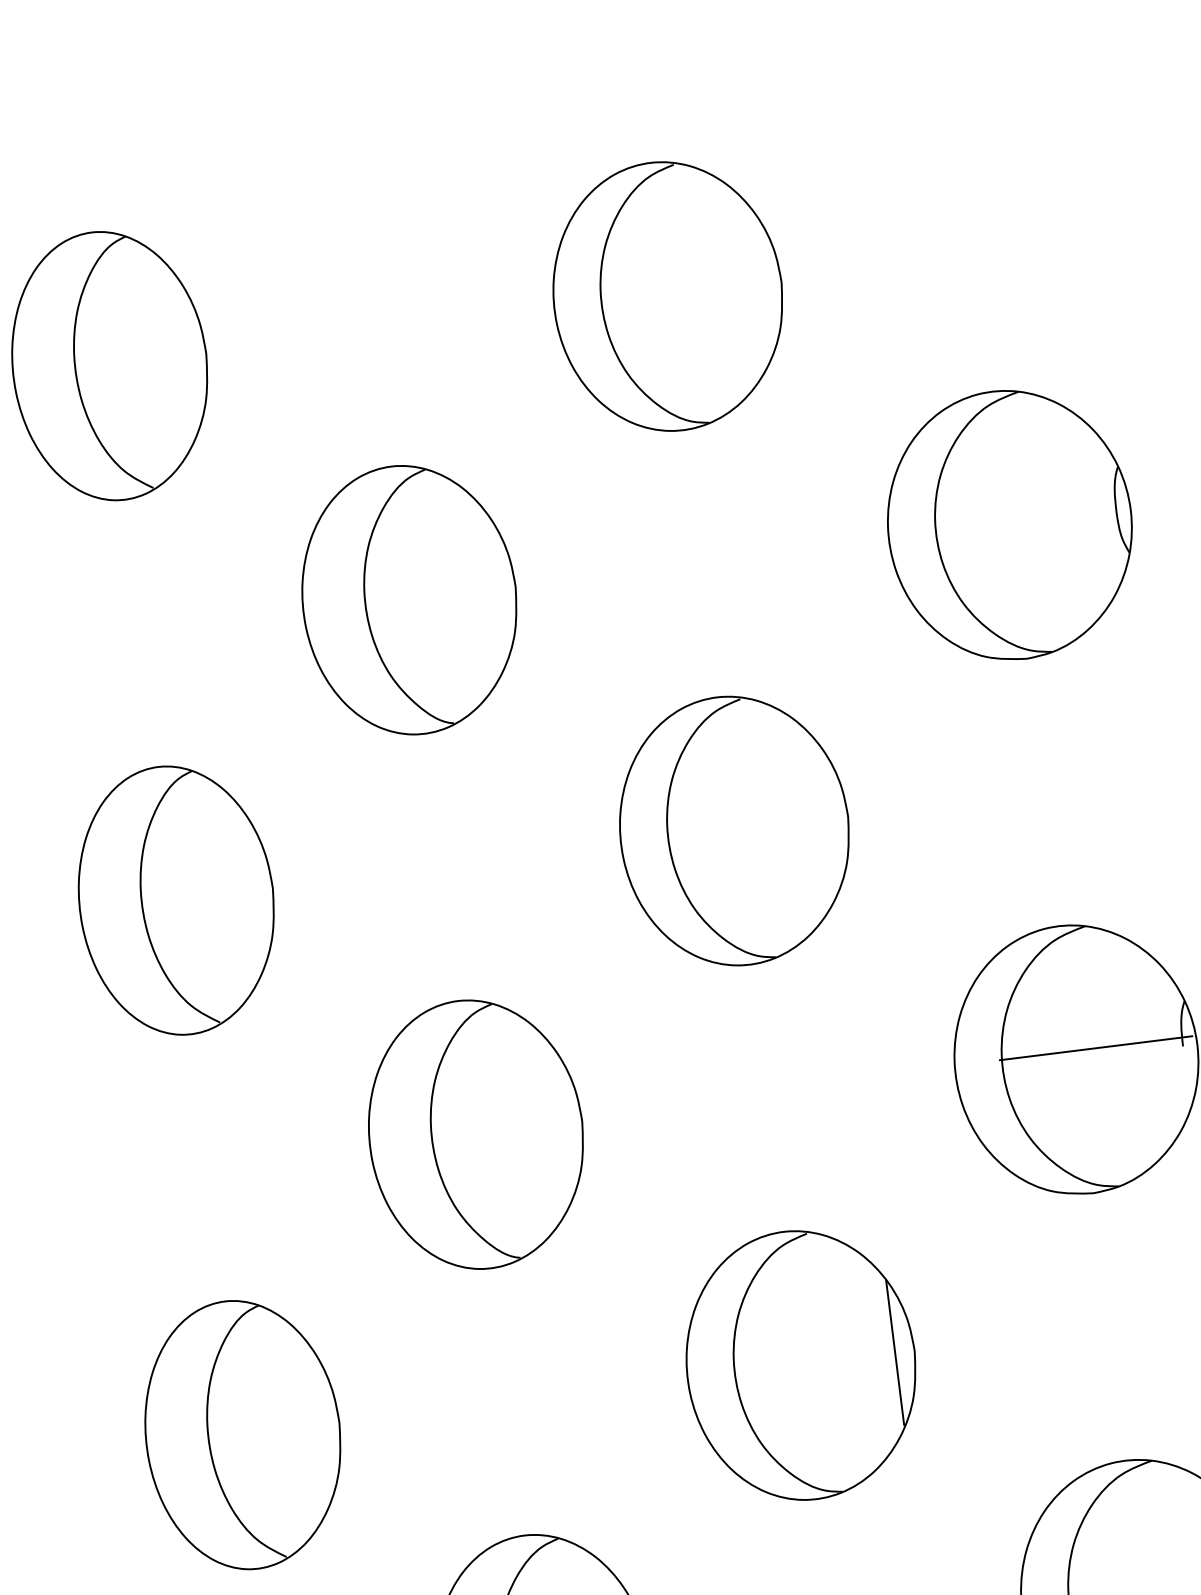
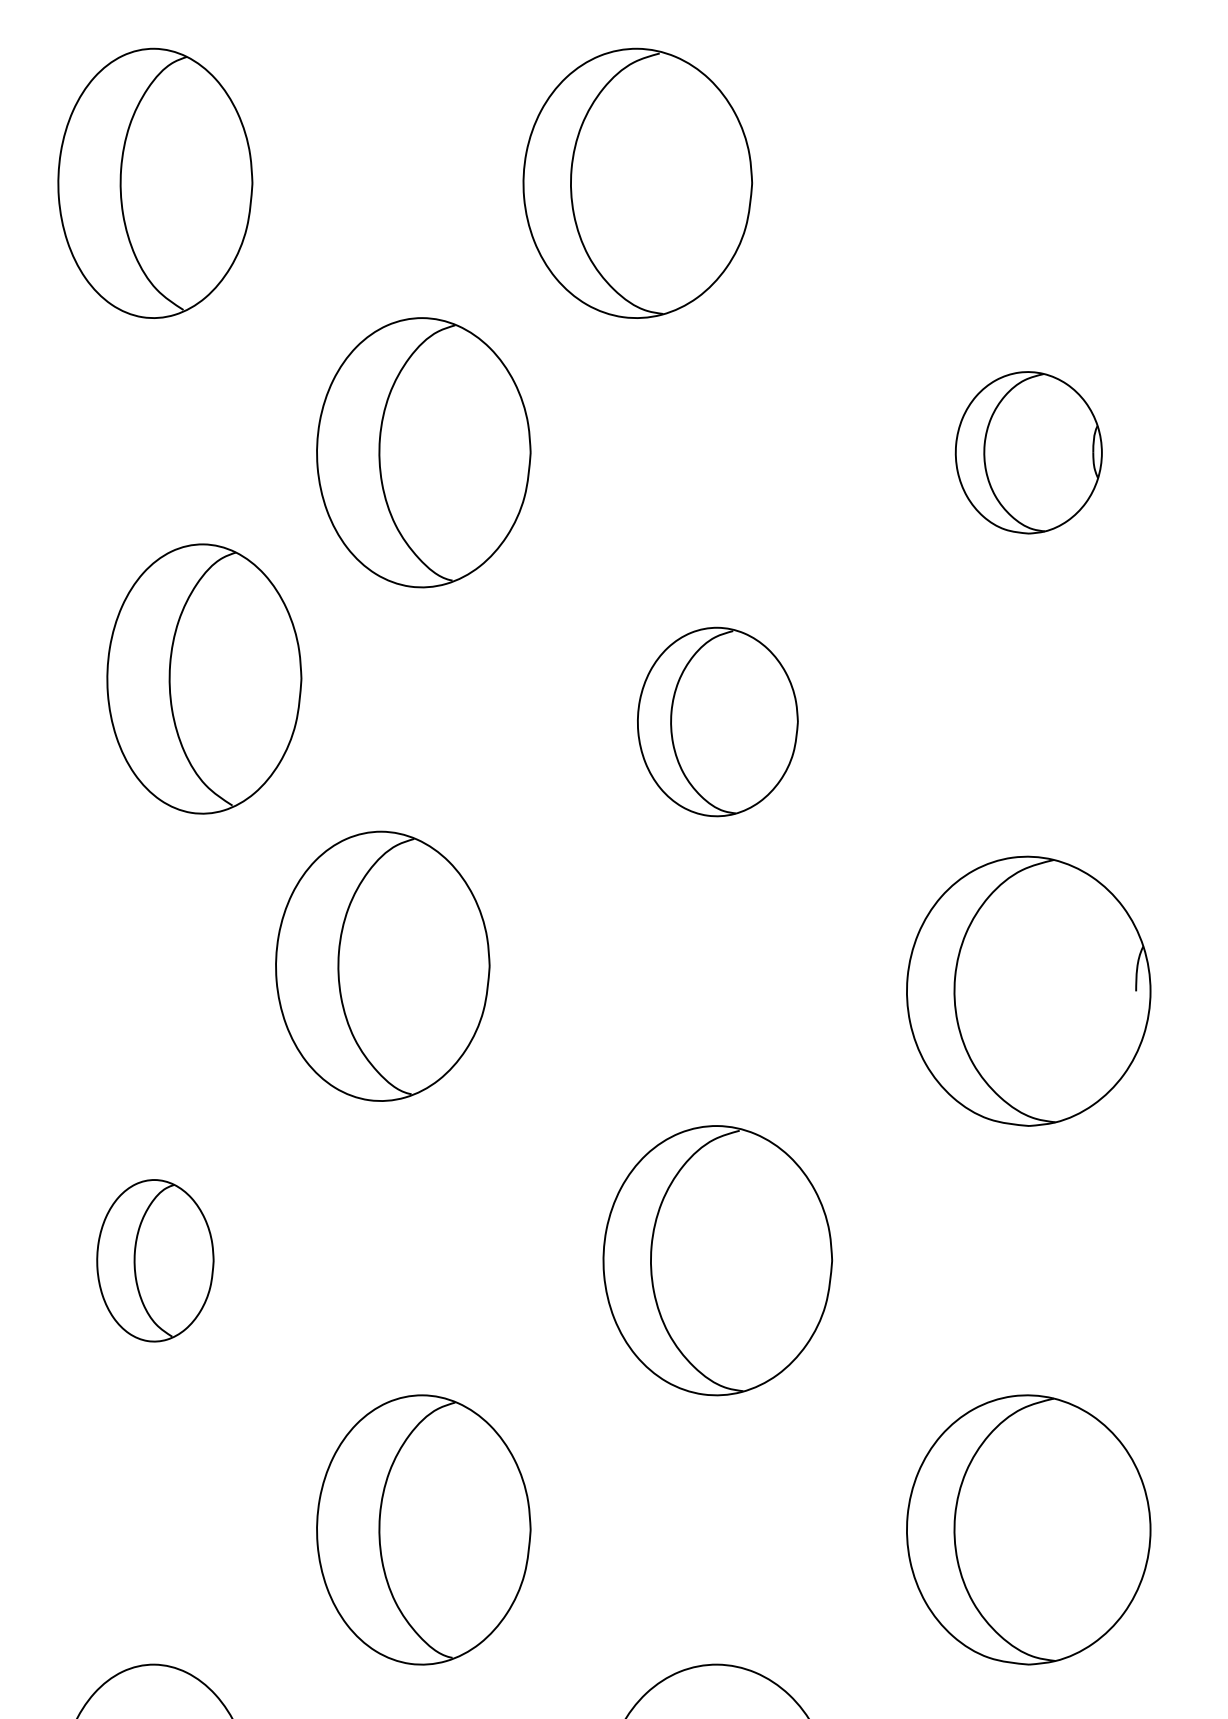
part: (667, 295) -> (637, 182), moved
part: (1009, 525) -> (1028, 452), size x0.6
part: (734, 830) -> (717, 721), size x0.7
part: (176, 899) -> (204, 678), moved
line: (1095, 1048) -> (1049, 982), removed
part: (475, 1133) -> (382, 965), moved
line: (895, 1352) -> (812, 1259), removed
part: (243, 1434) -> (155, 1260), size x0.6

